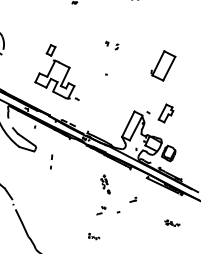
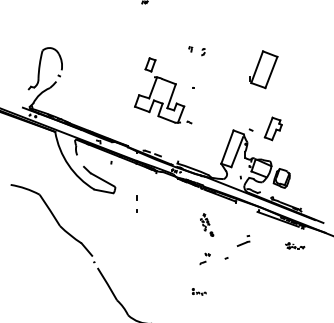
part: (59, 71) -> (163, 90), moved
part: (133, 199) -> (243, 240), size x1.67
part: (172, 222) -> (295, 245), moved

